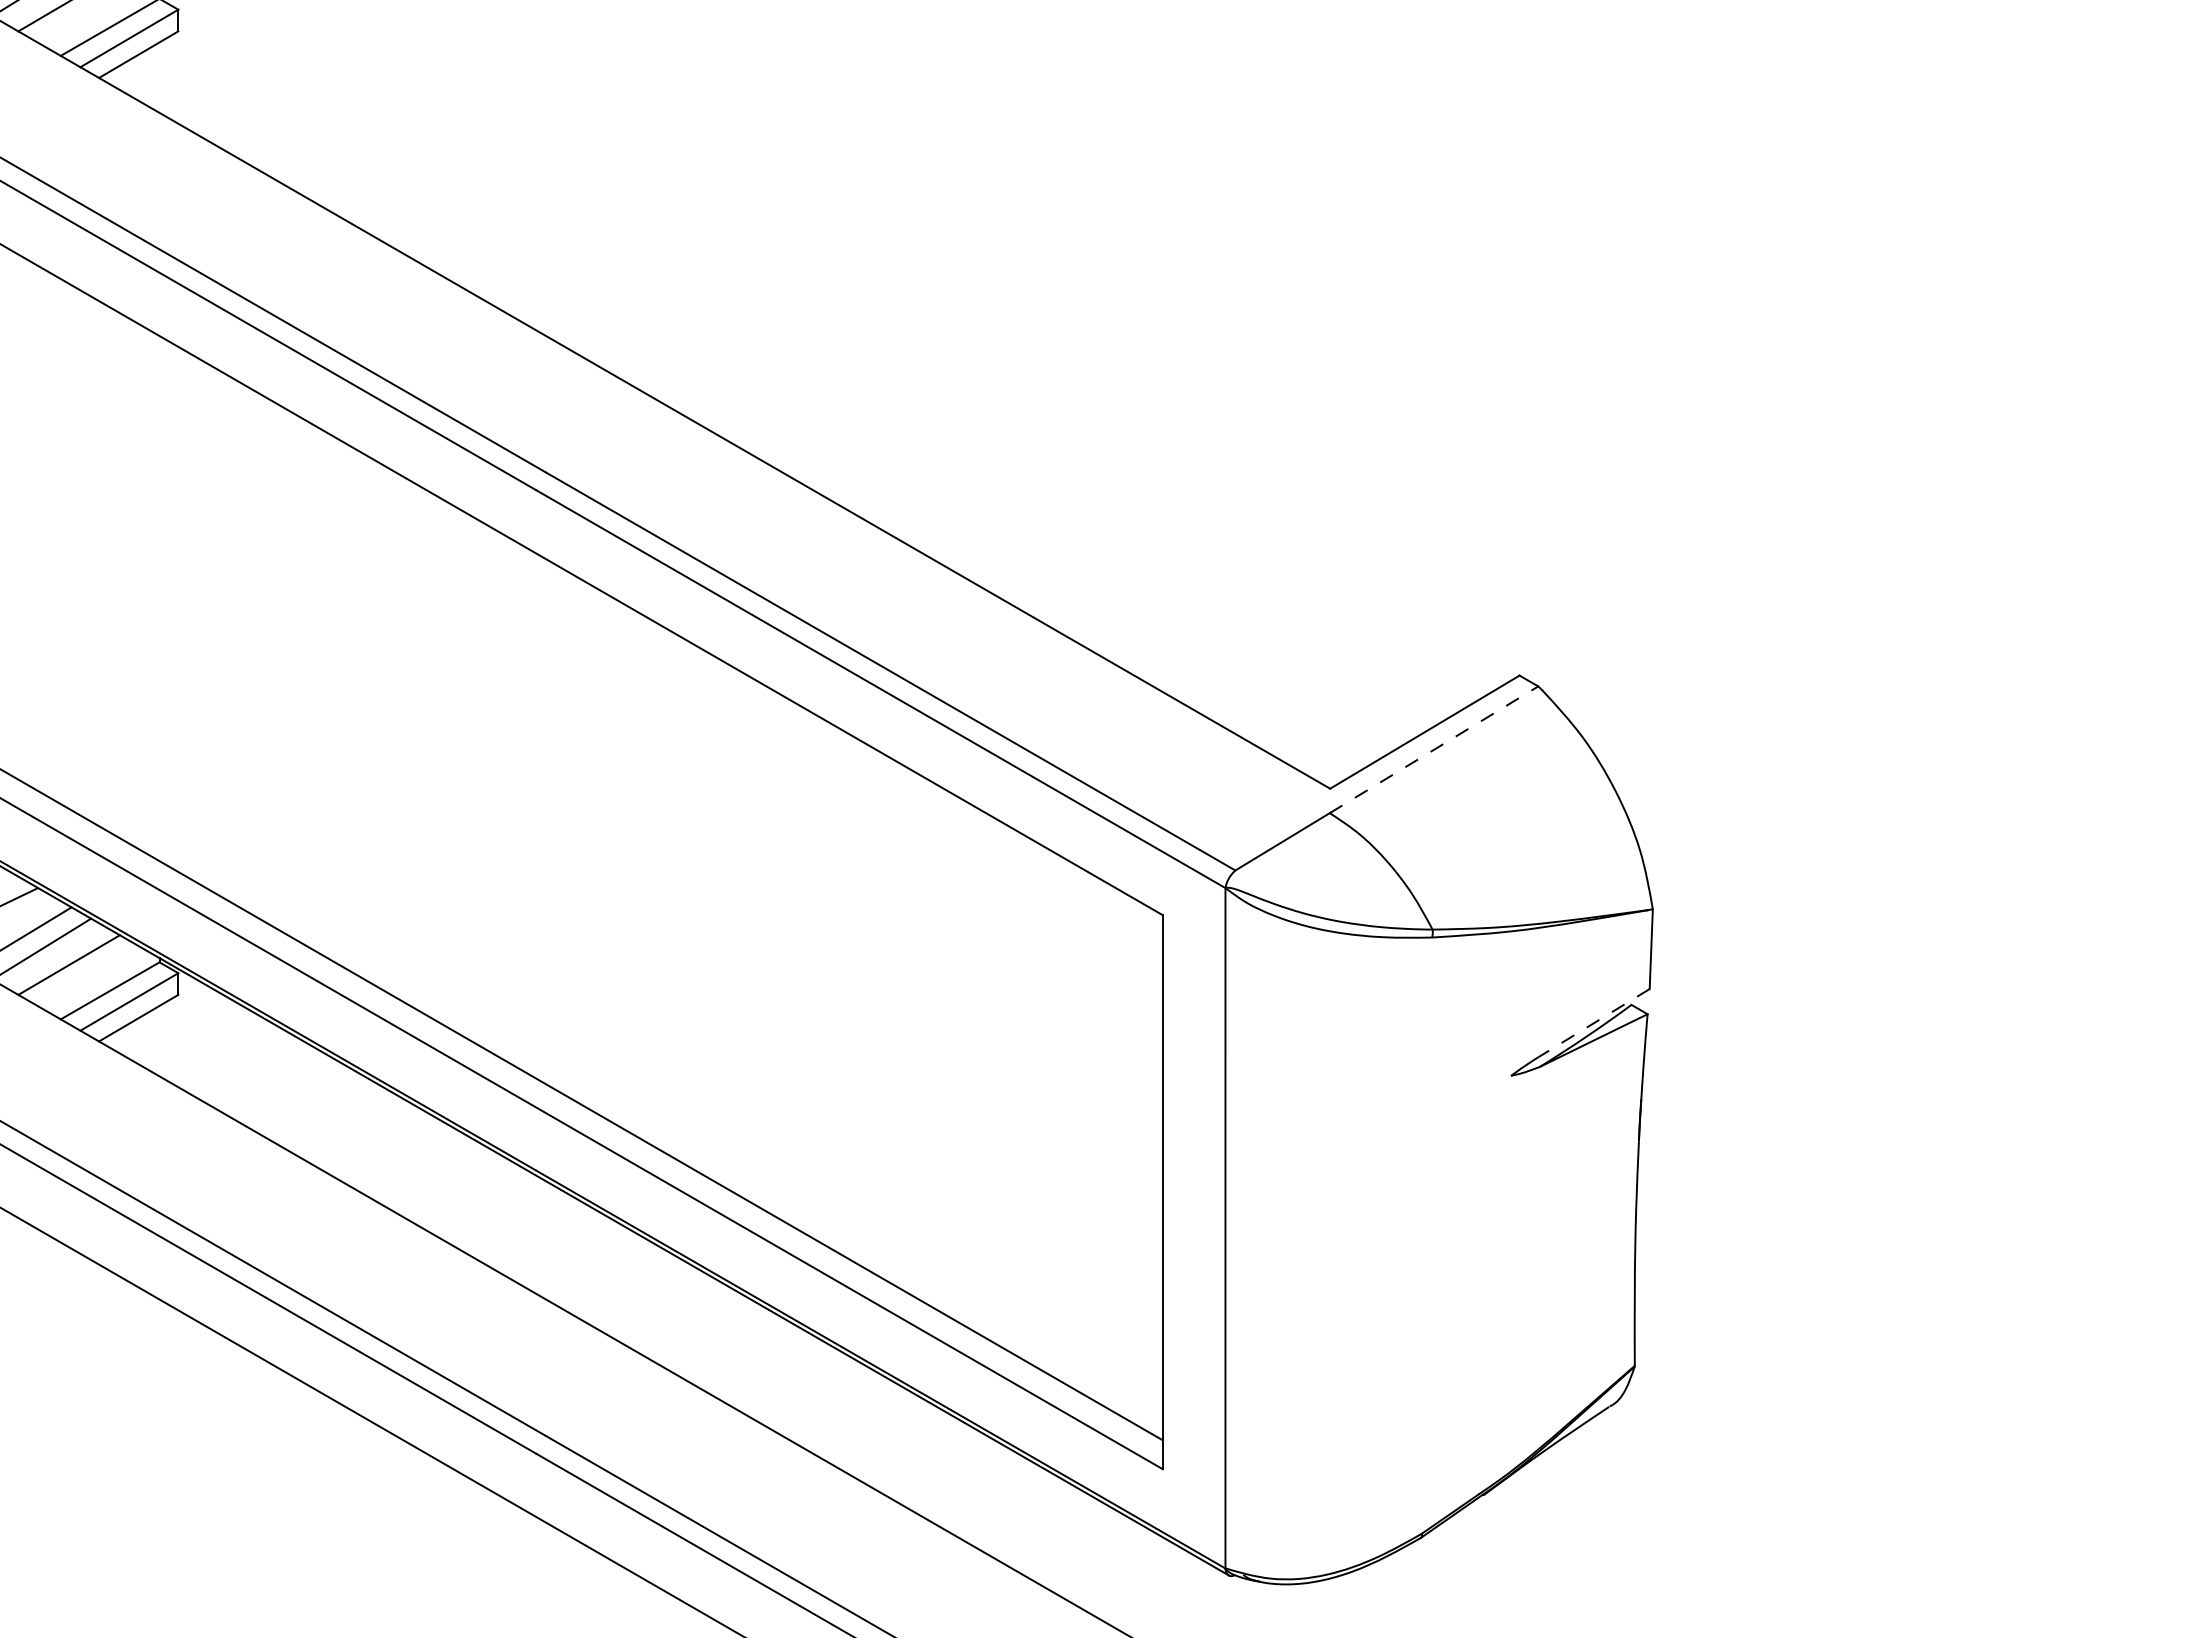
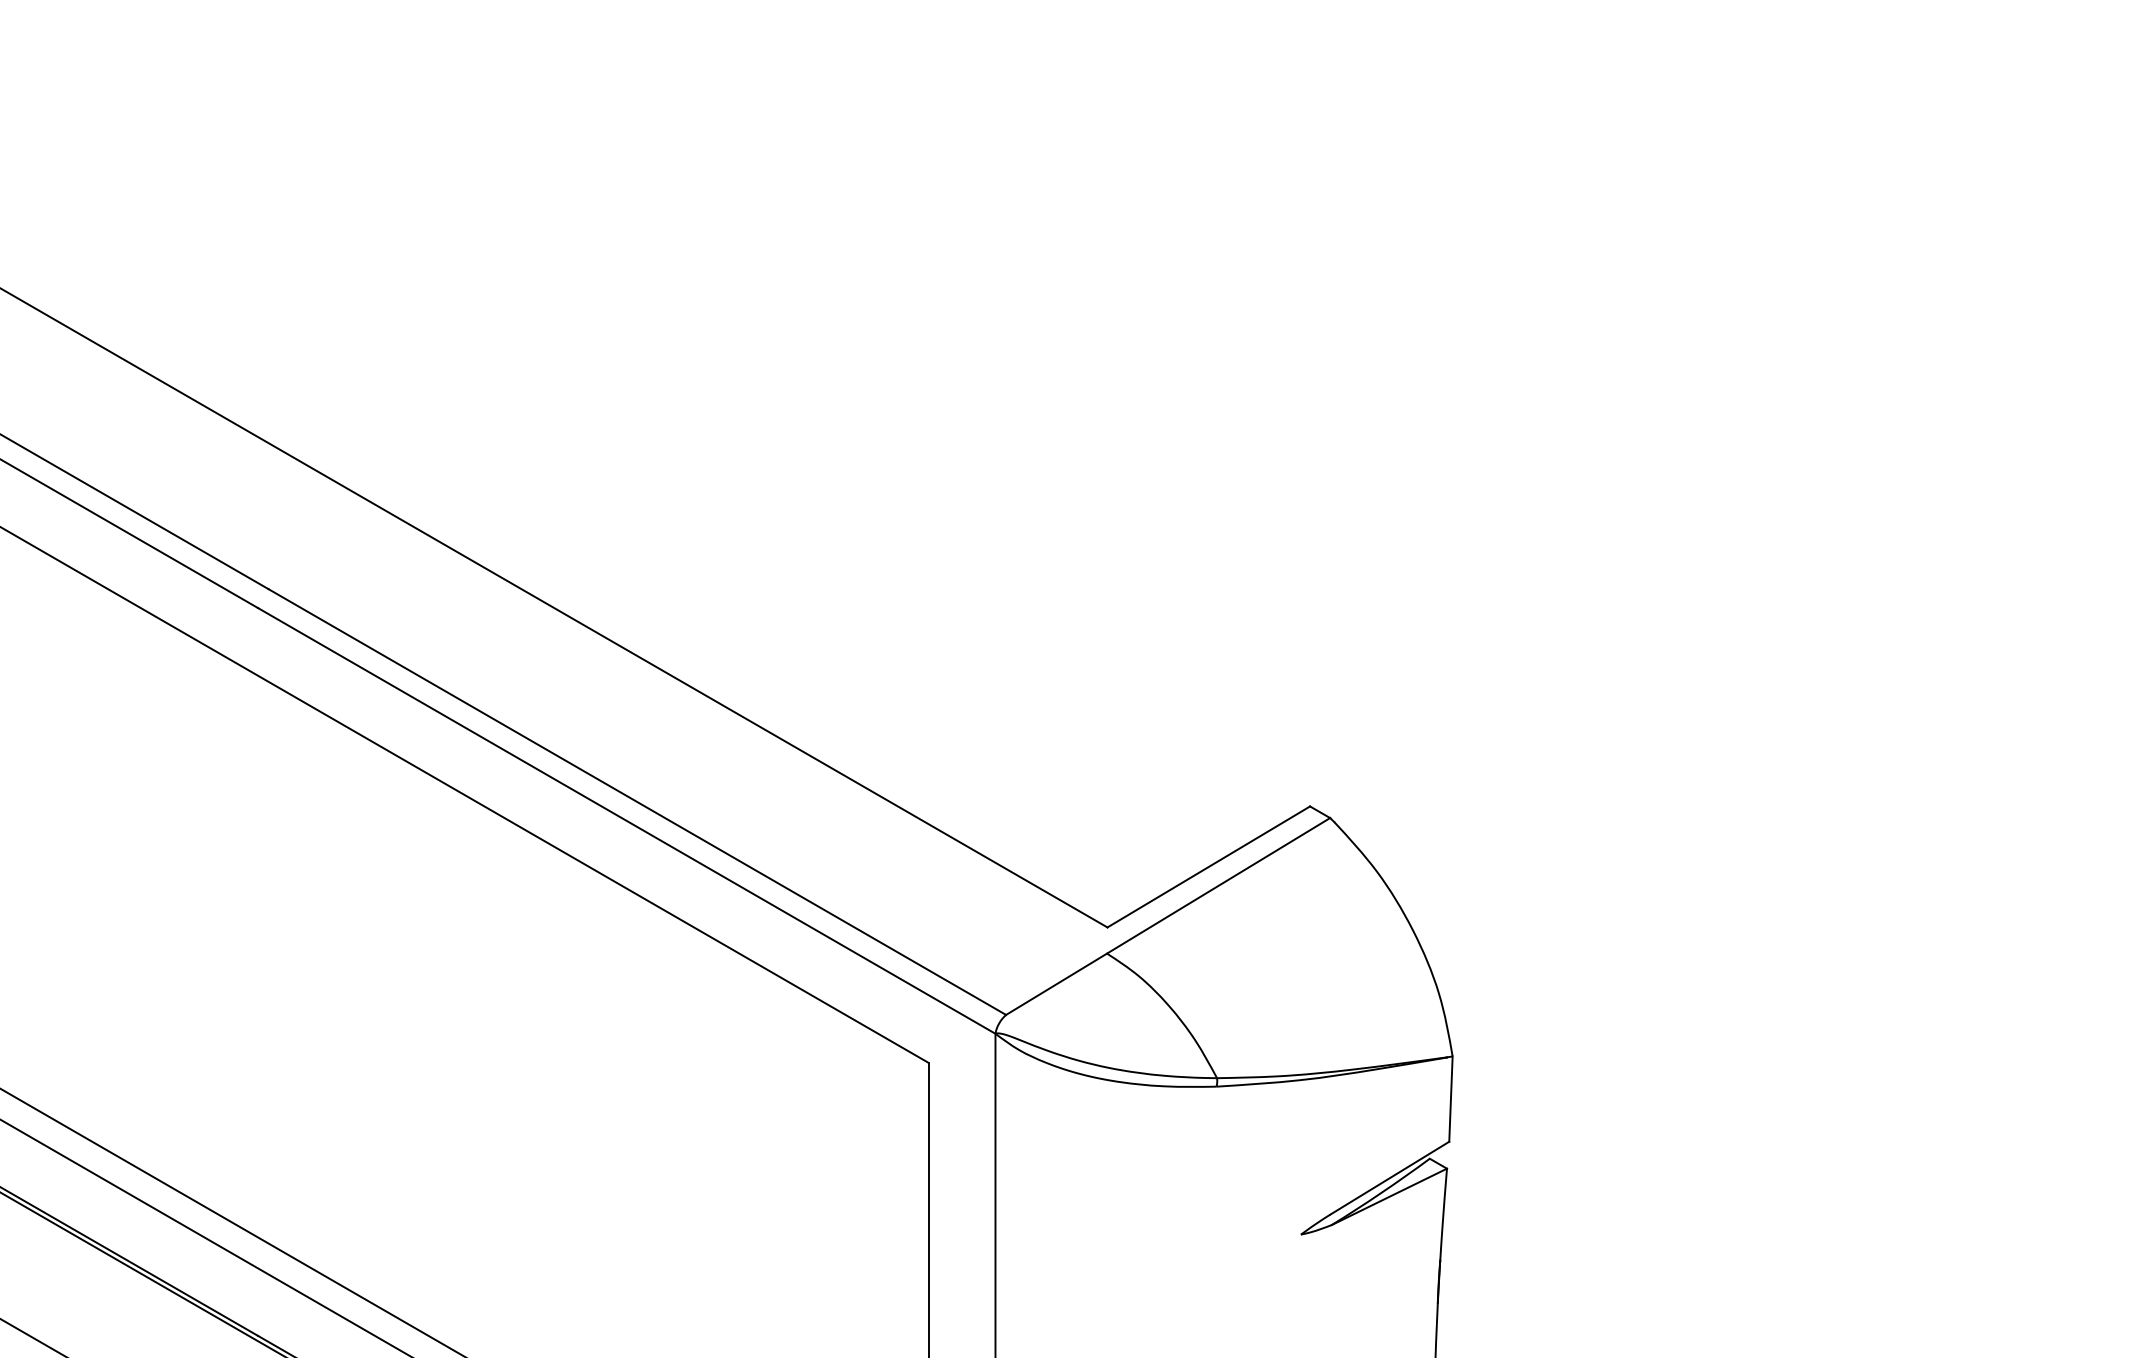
line: (1434, 749) -> (1219, 885), dashed -> solid
line: (1593, 1023) -> (1389, 1178), dashed -> solid

